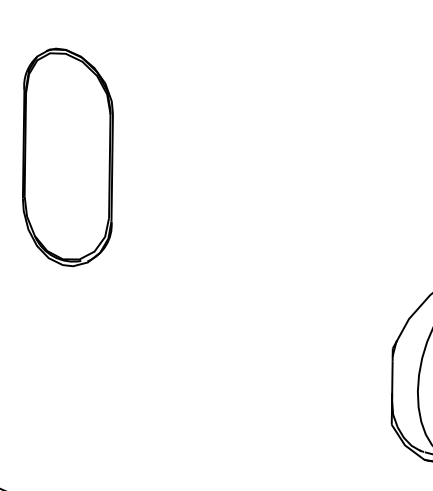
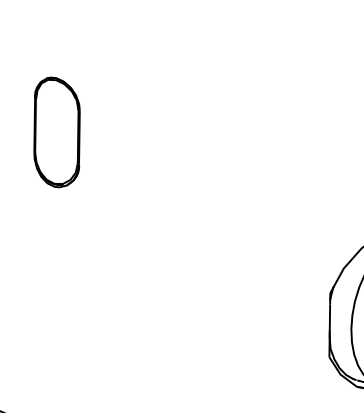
part: (67, 157) -> (56, 132), size x0.6

